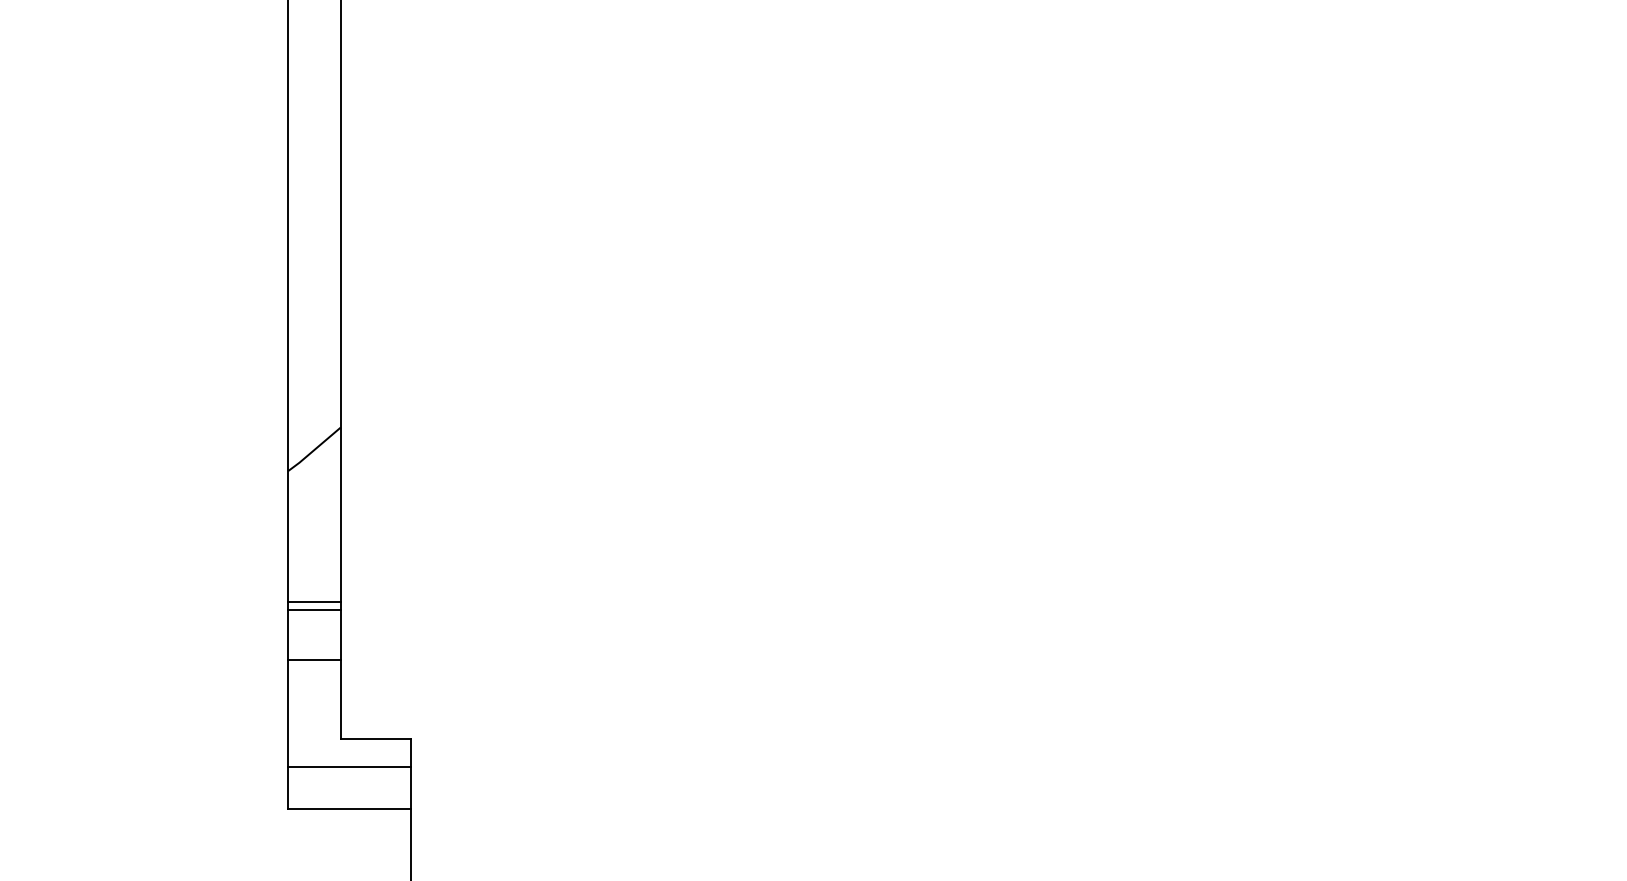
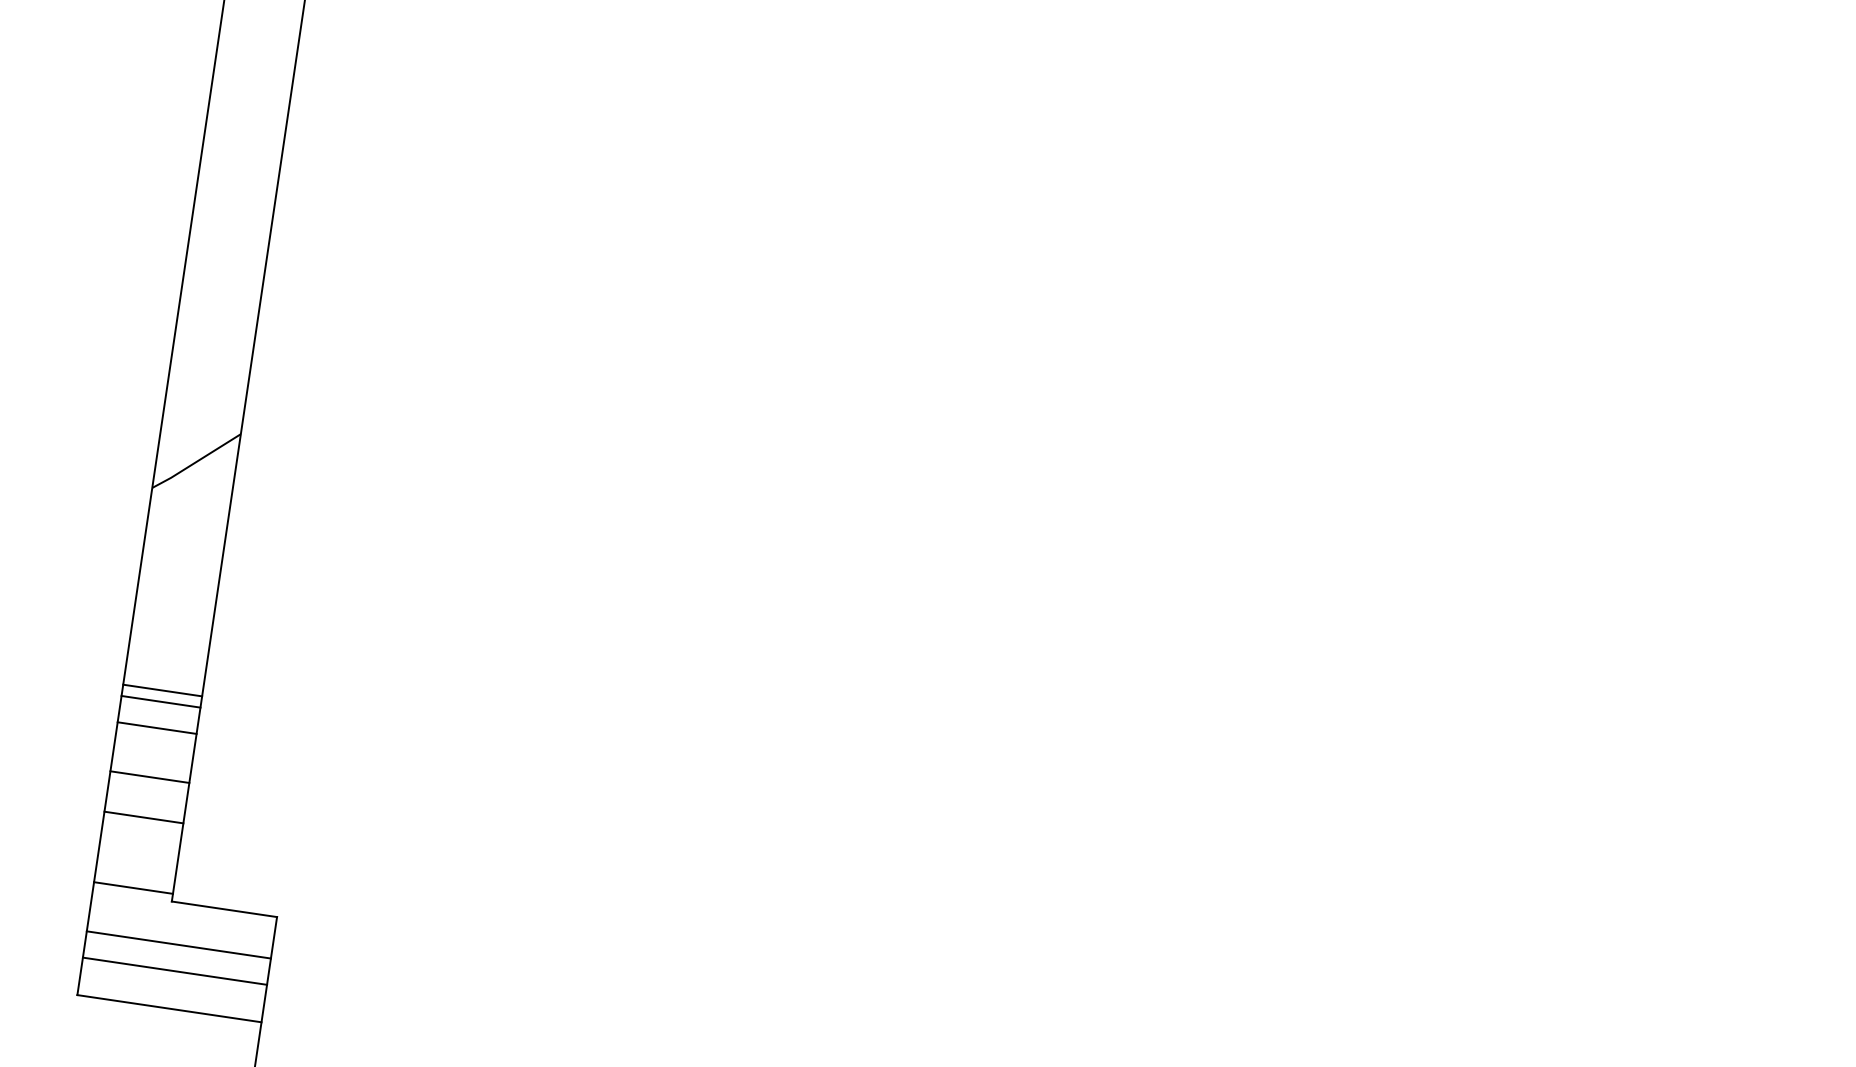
line: (314, 627) -> (157, 728), added
line: (314, 686) -> (144, 816), added
line: (314, 733) -> (133, 887), added
line: (349, 784) -> (174, 971), added

